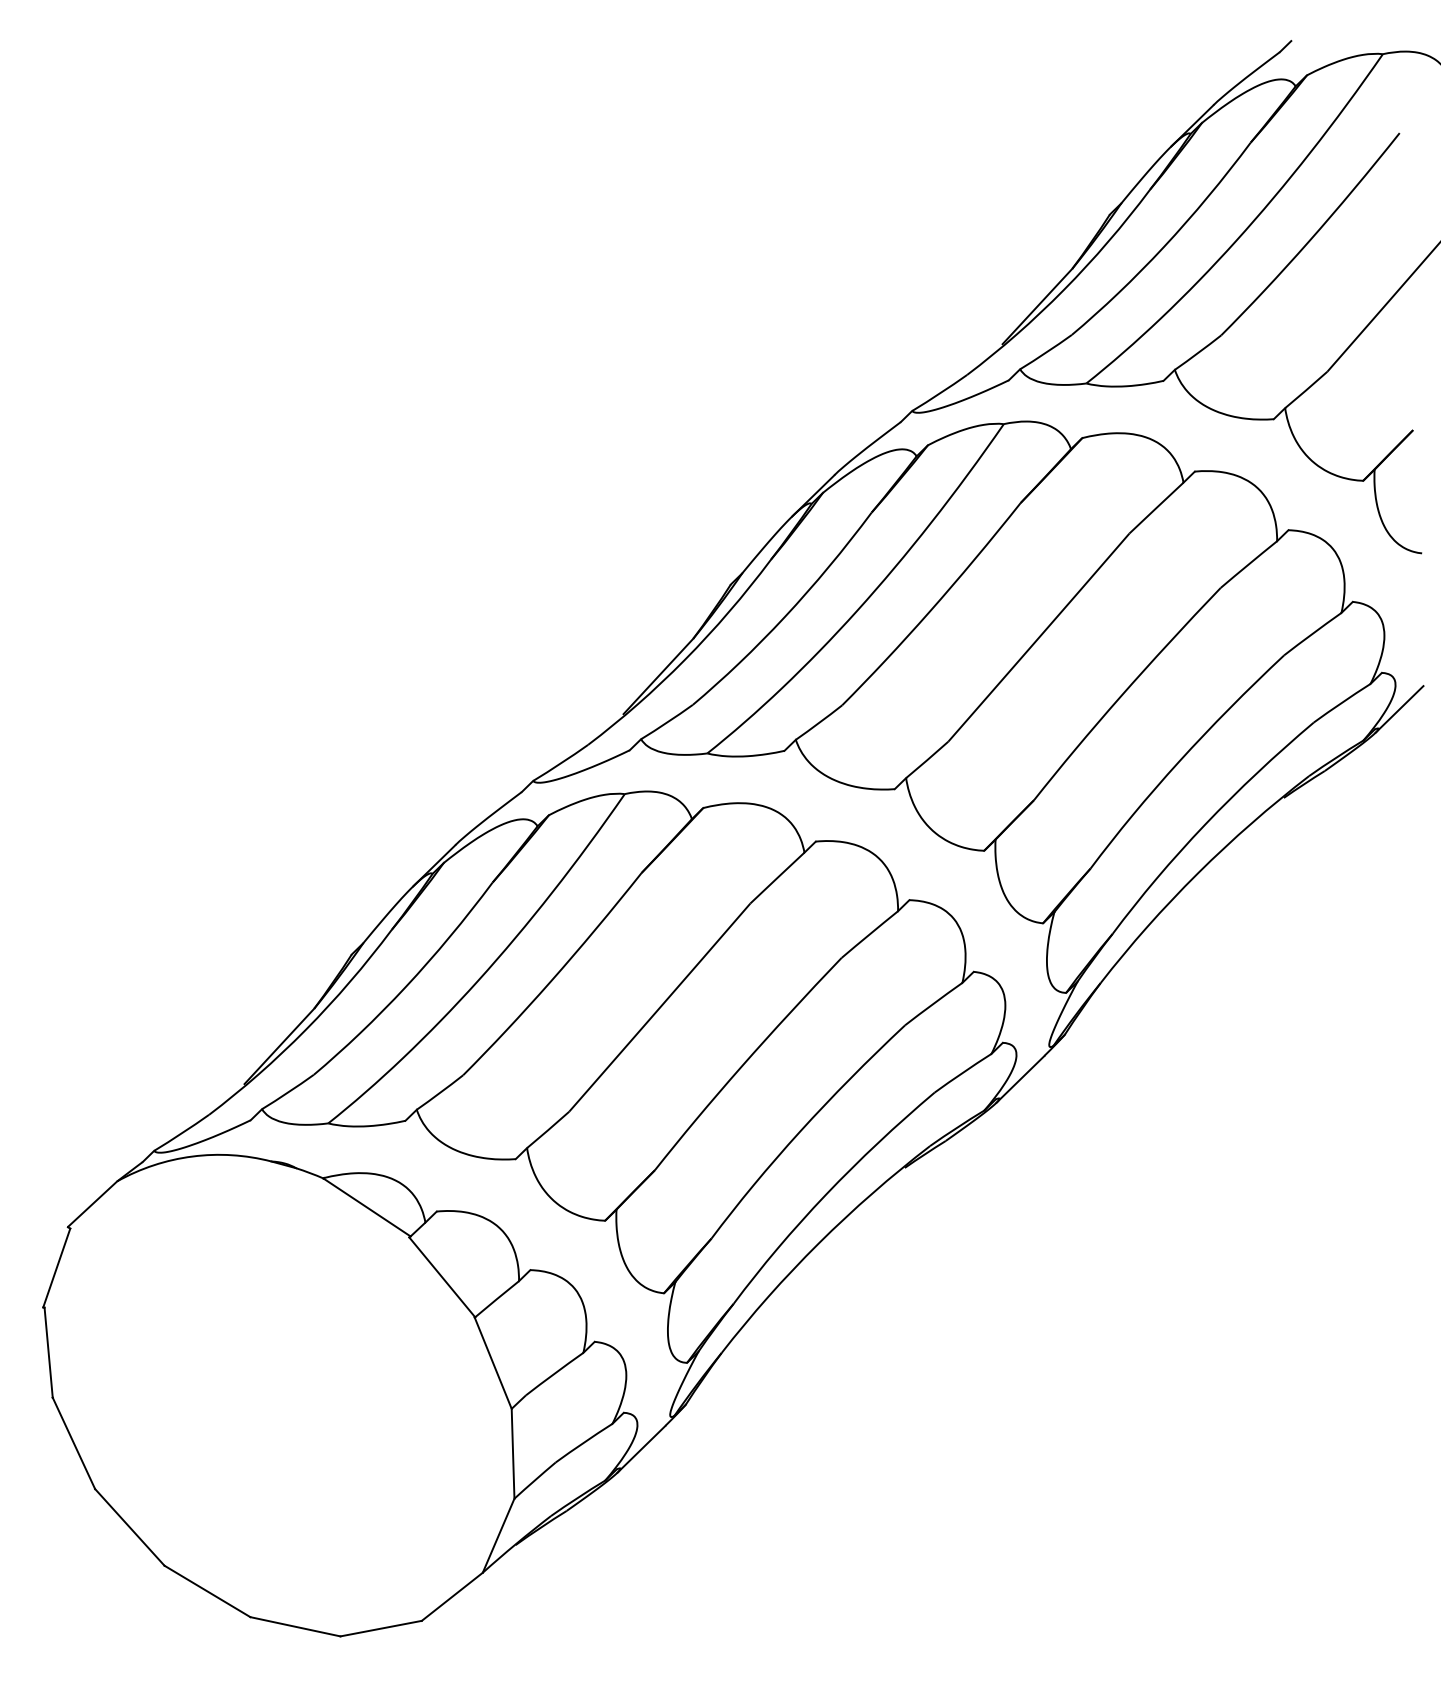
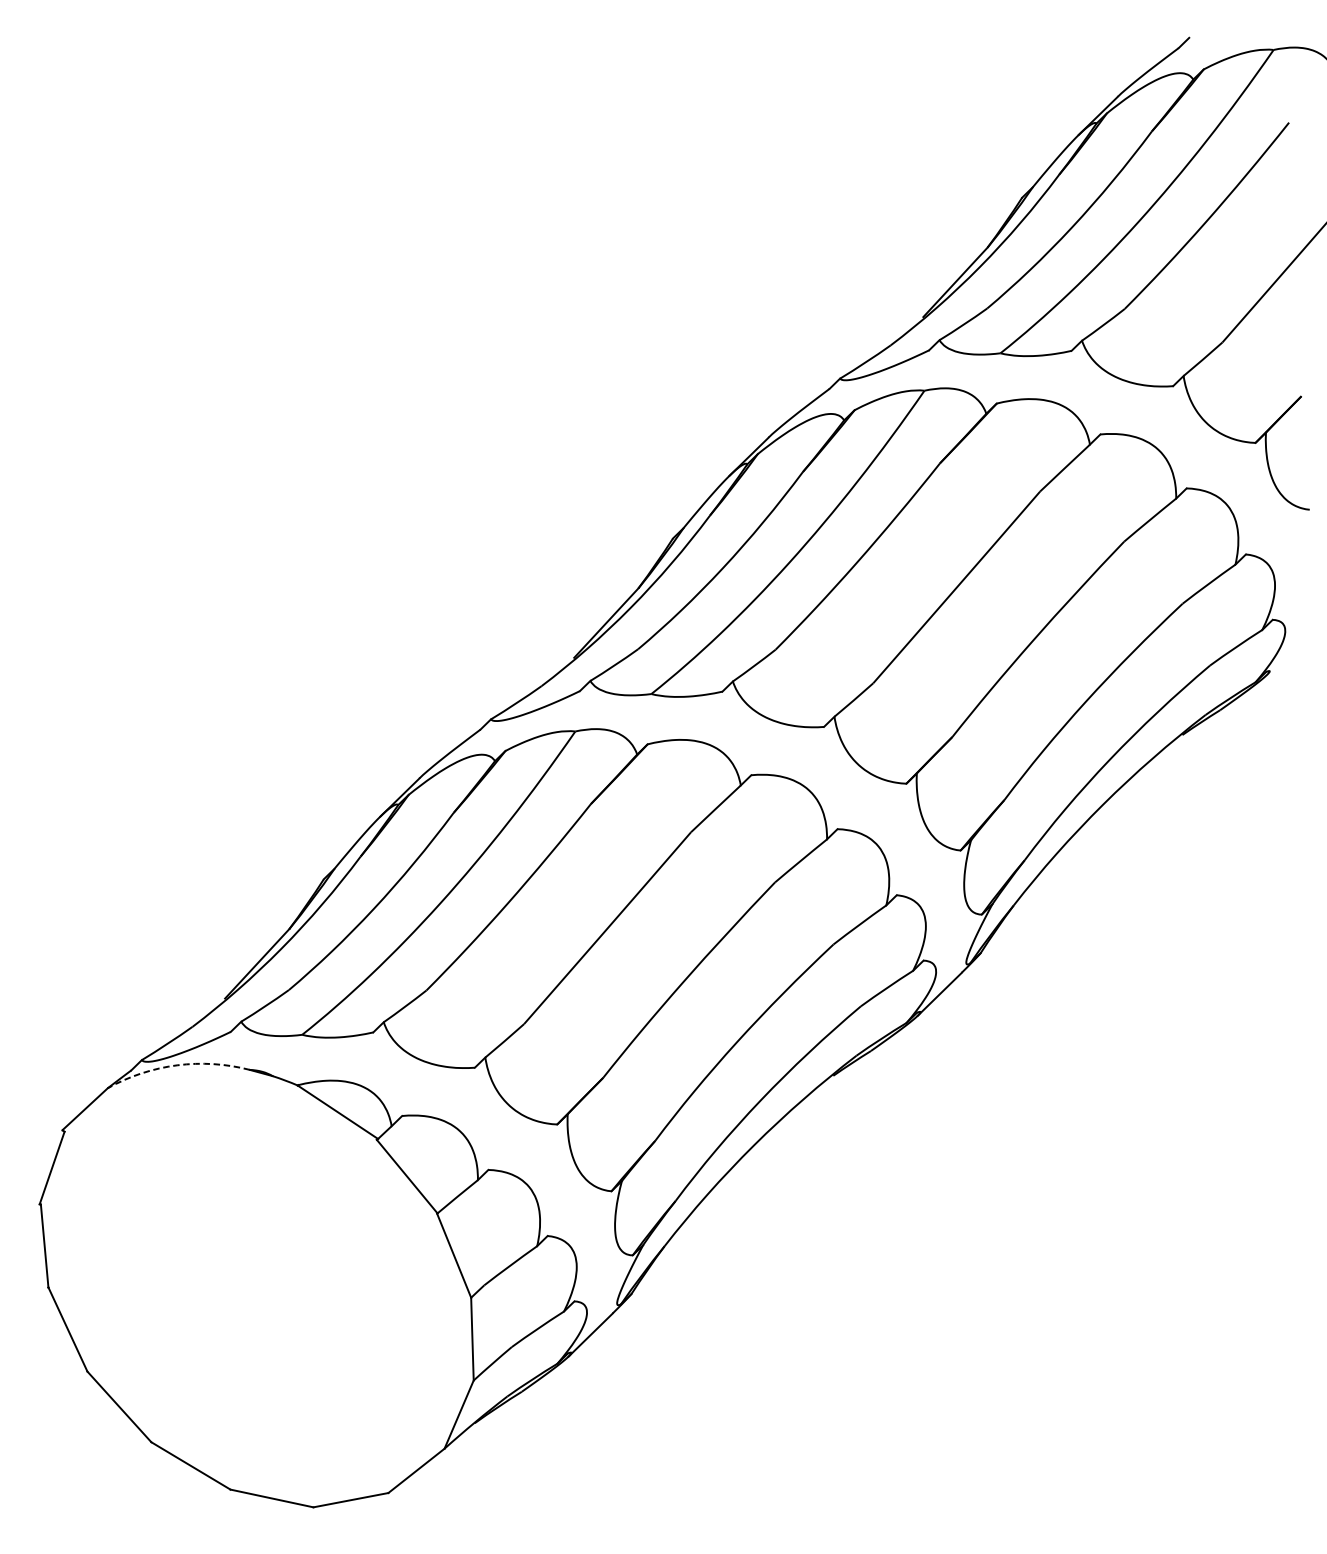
line: (1399, 709) -> (1288, 653), removed
arc: (192, 1156) -> (177, 1065), solid -> dashed

